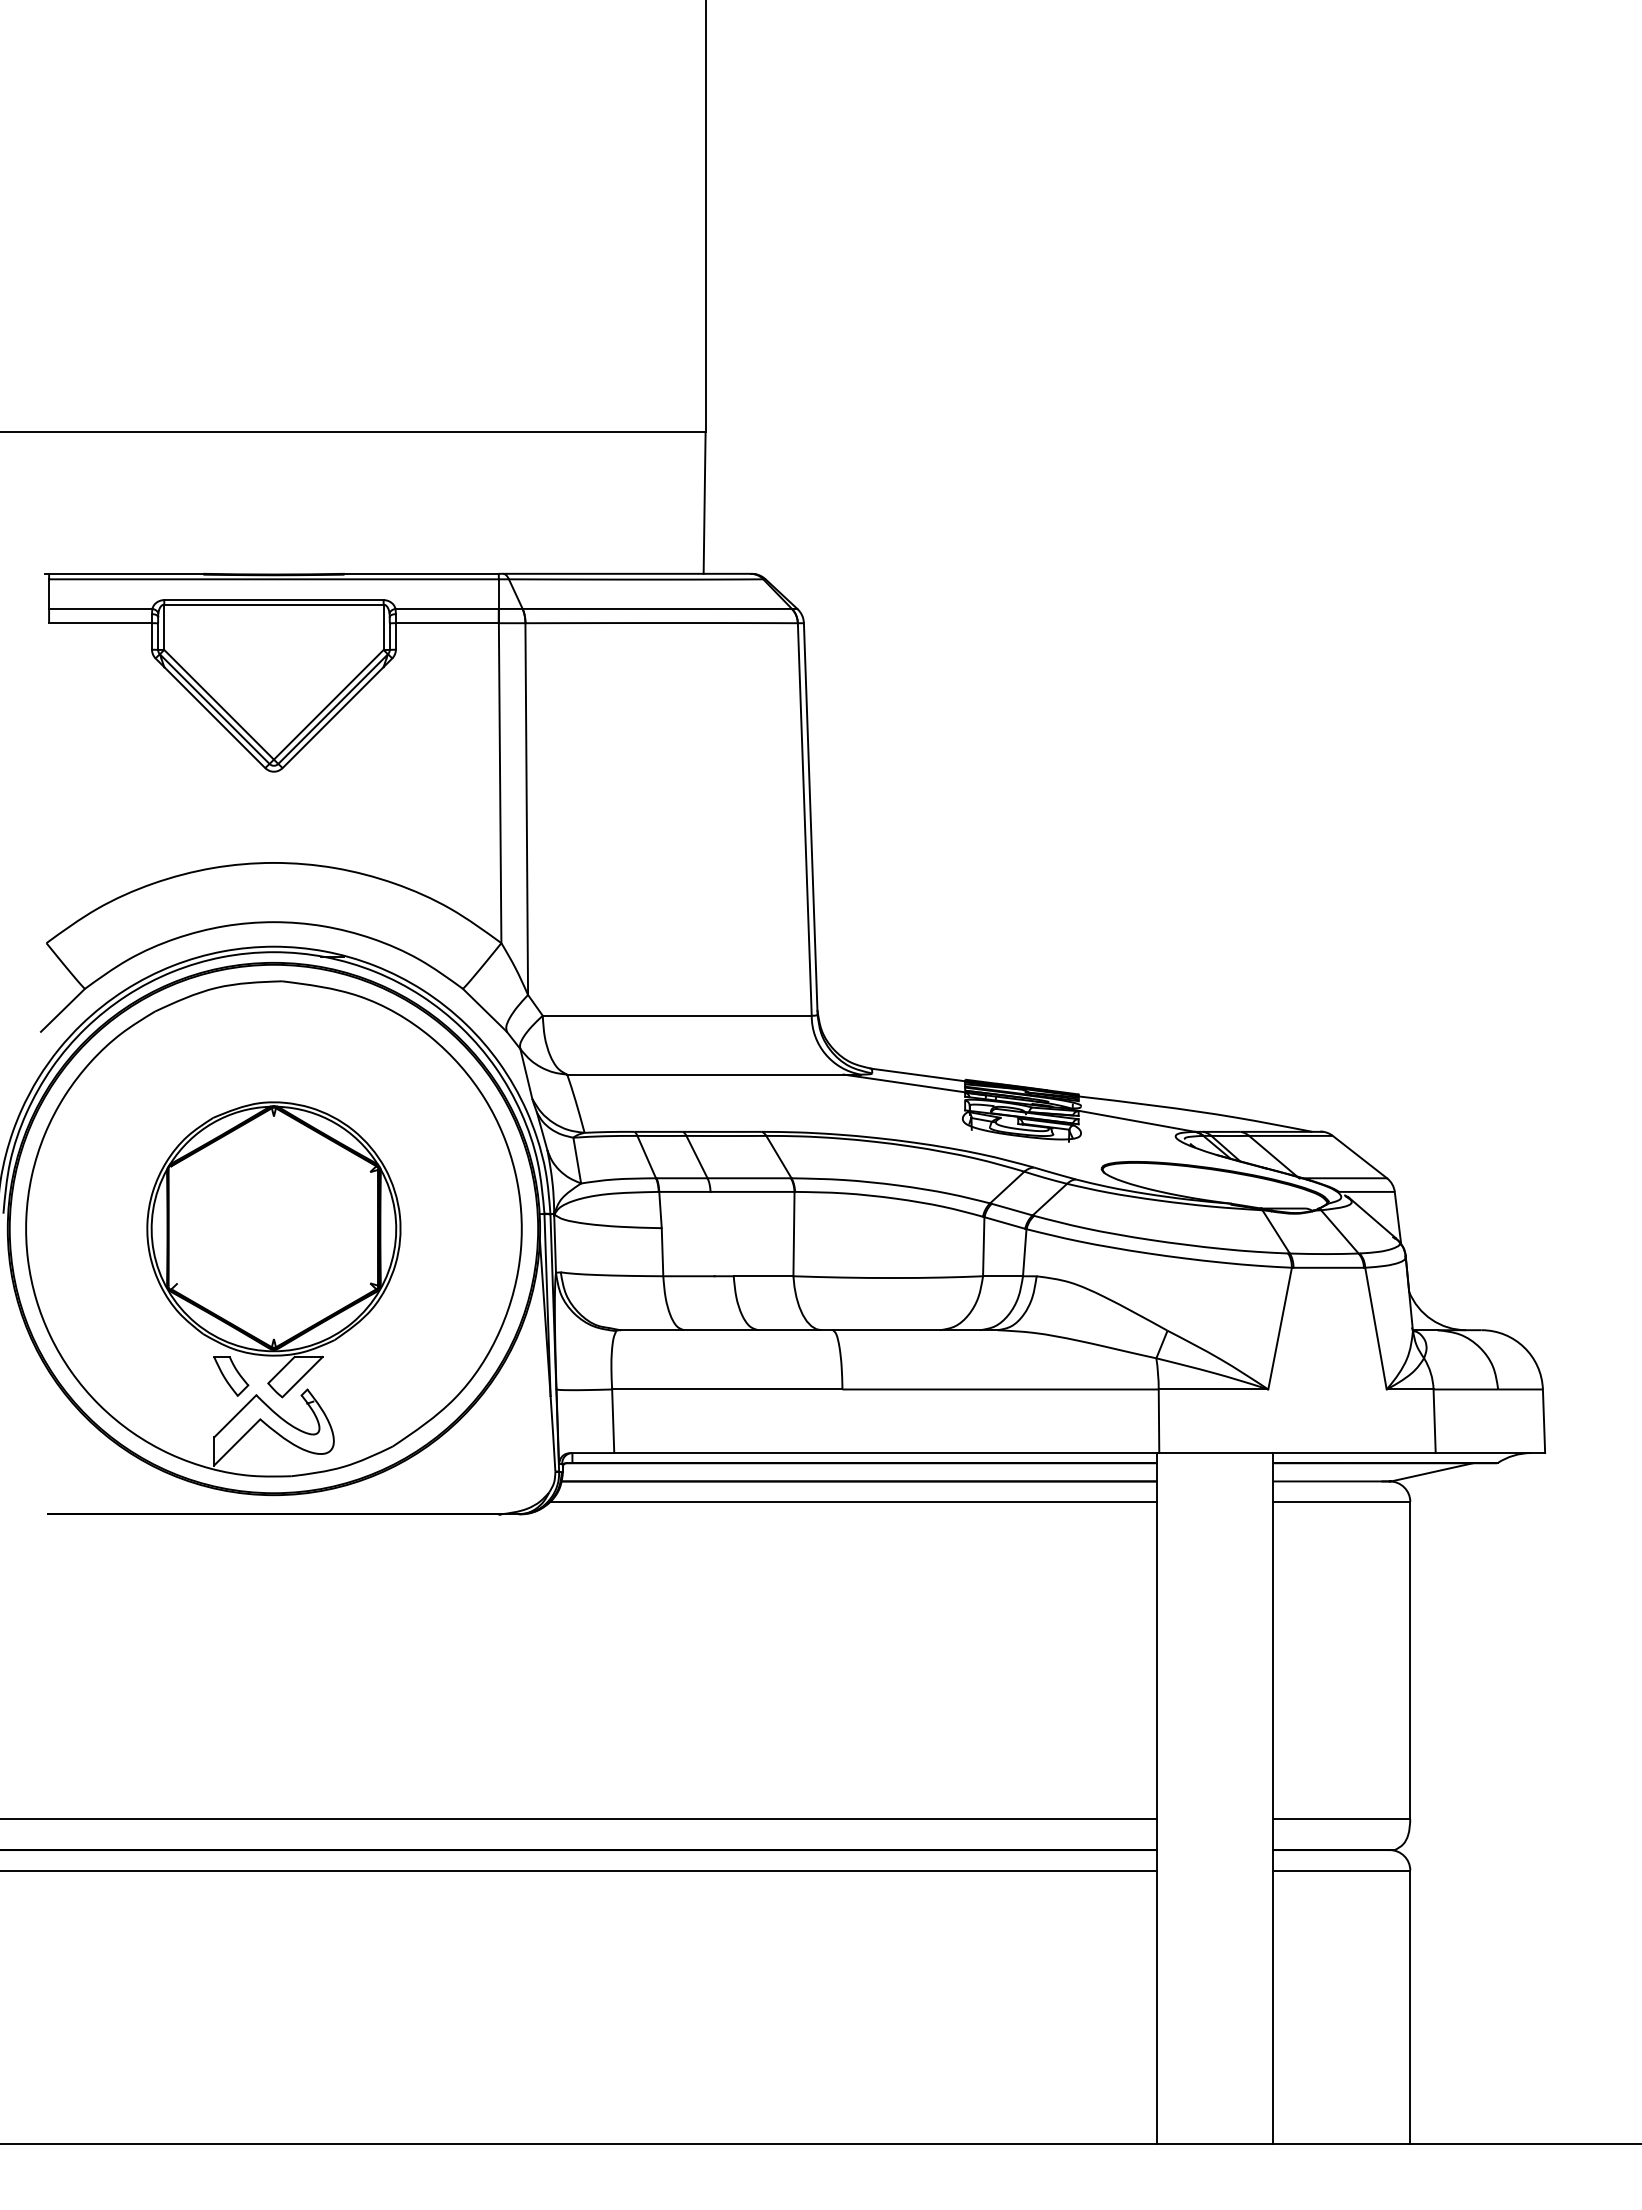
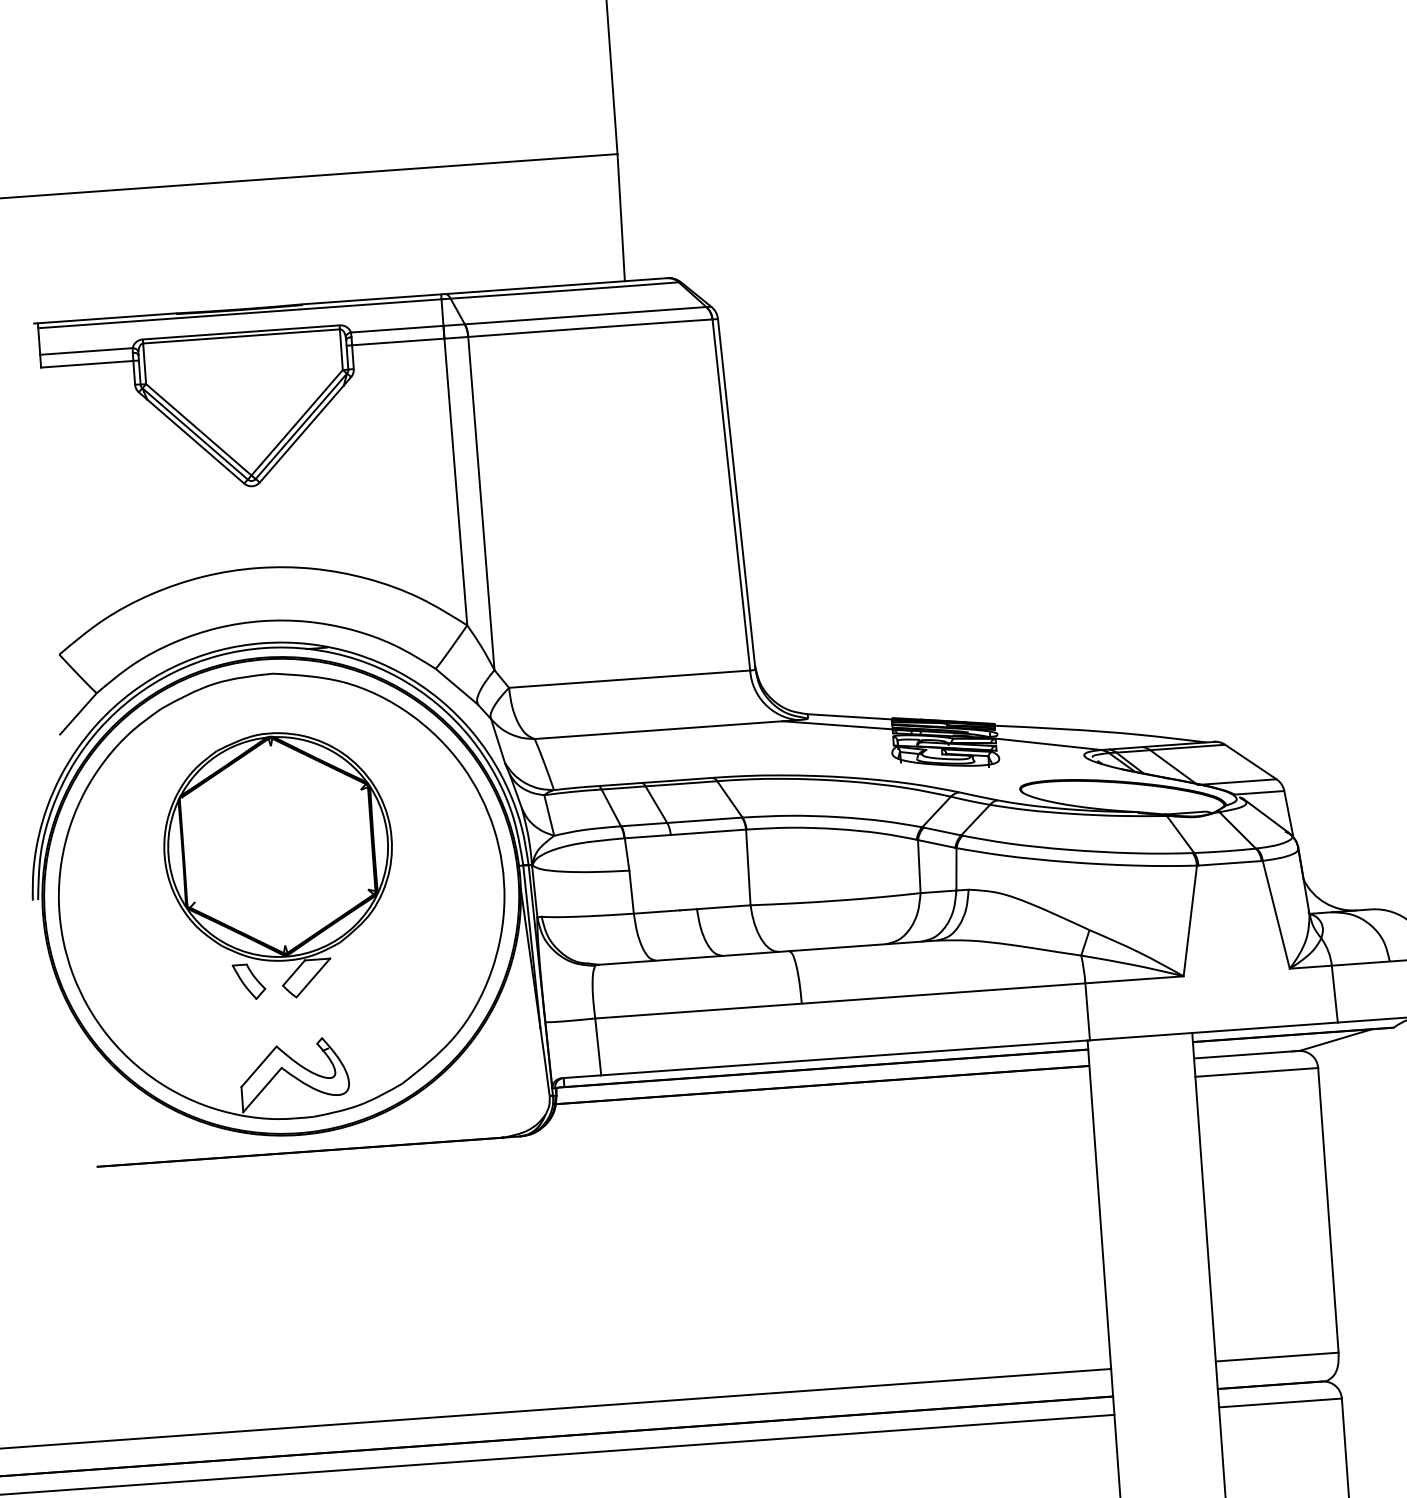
part: (273, 1249) -> (279, 865), moved
line: (853, 1501) -> (818, 1103), removed

